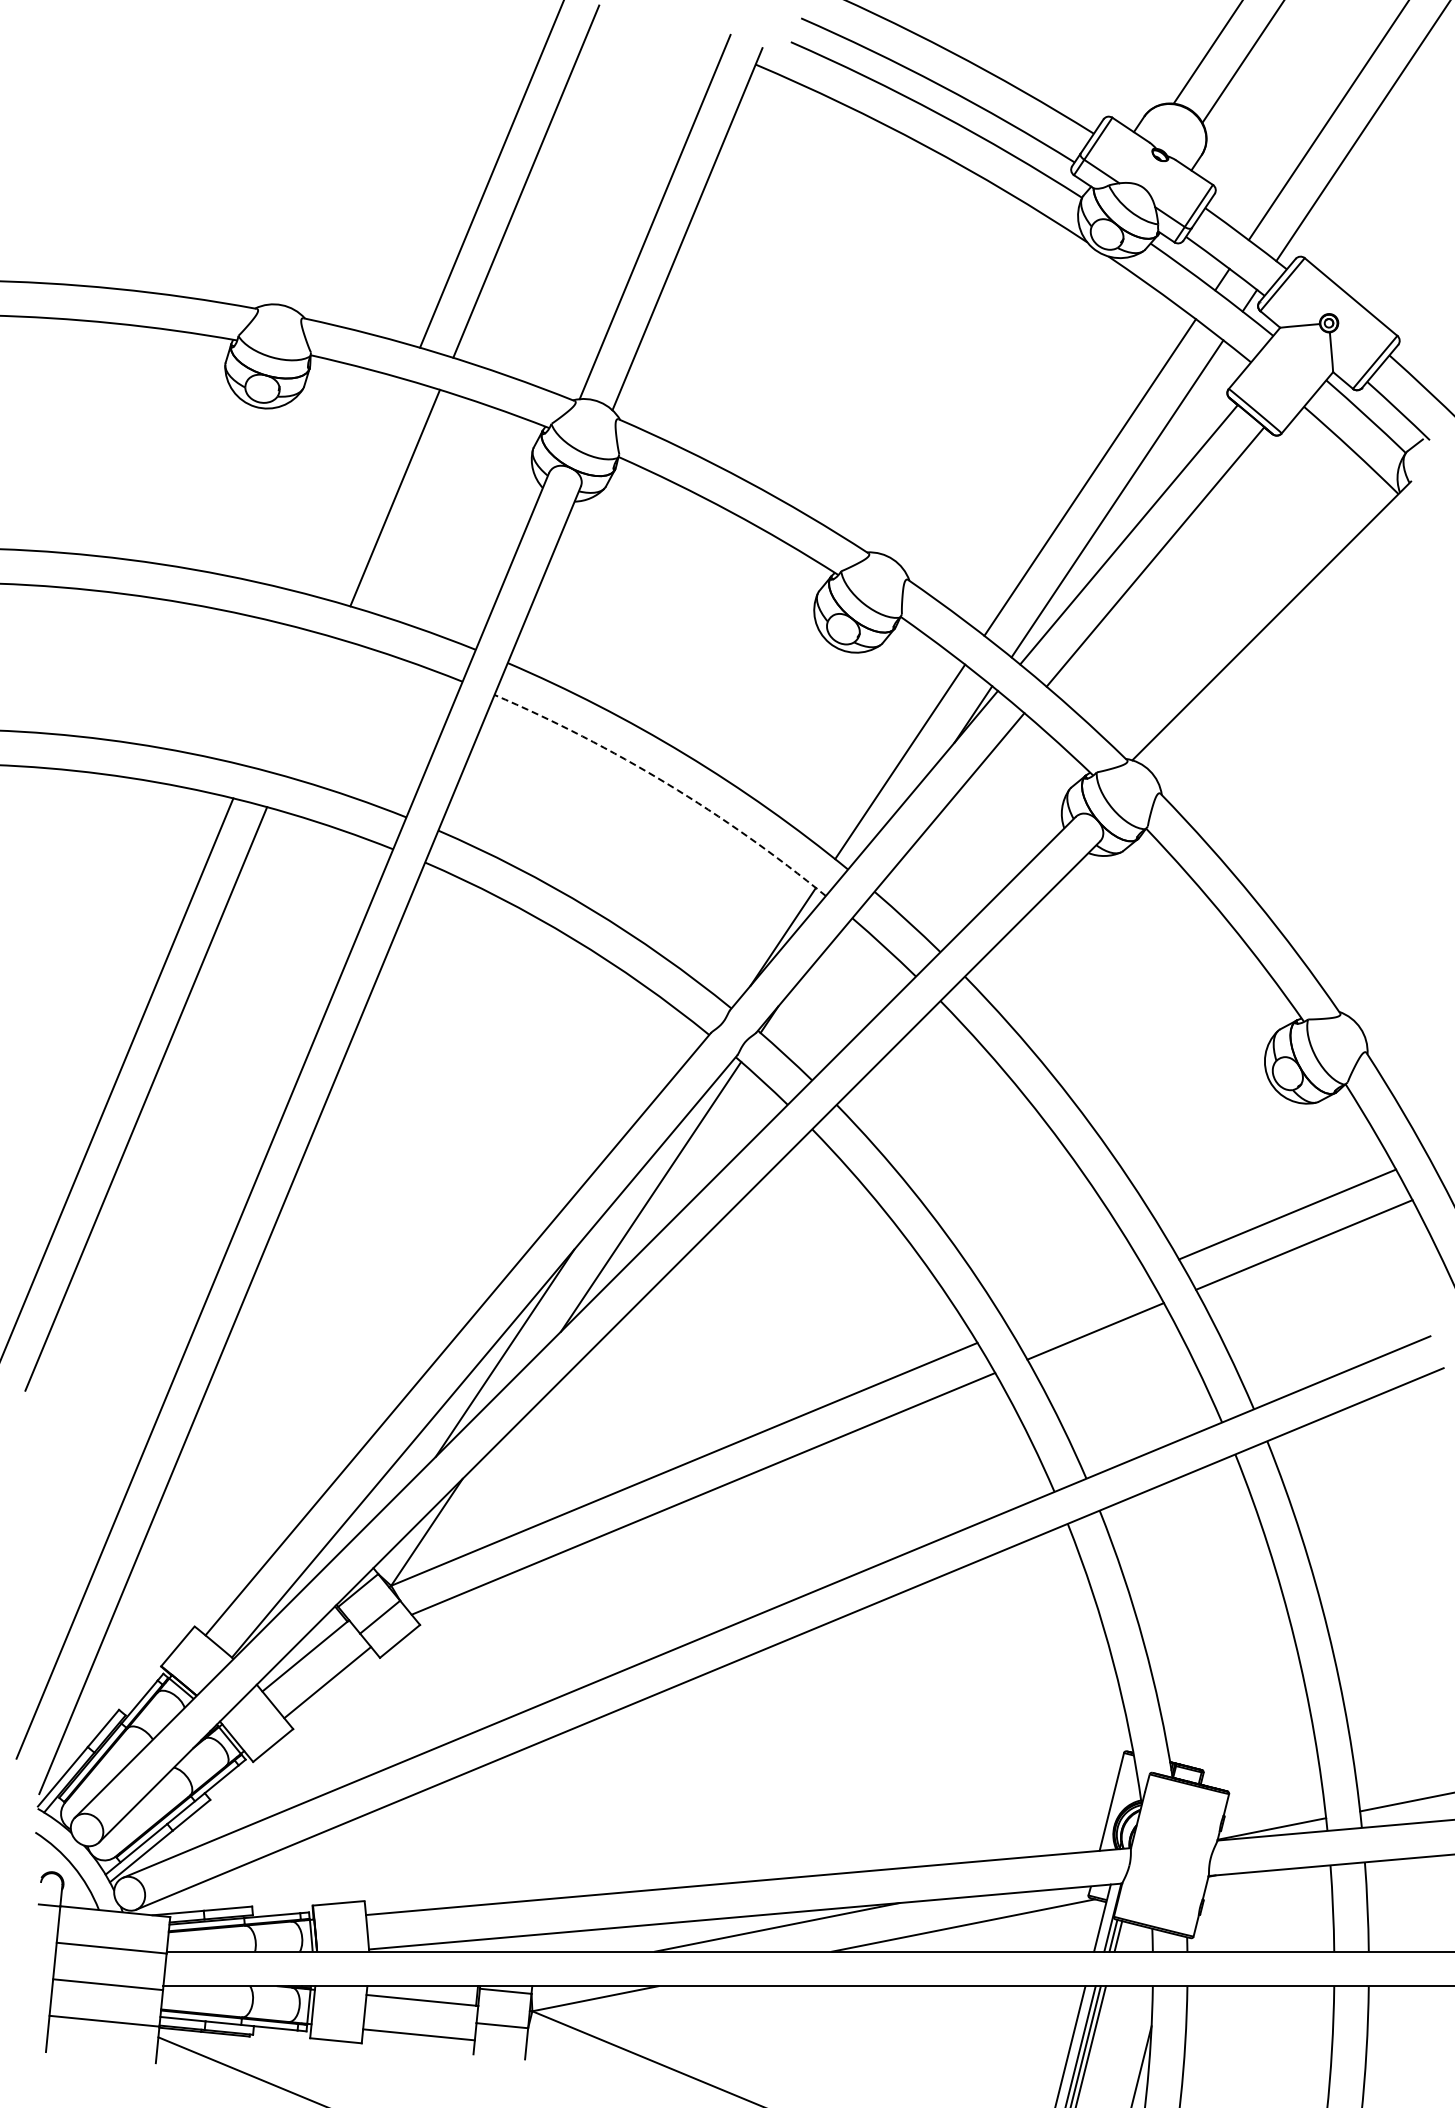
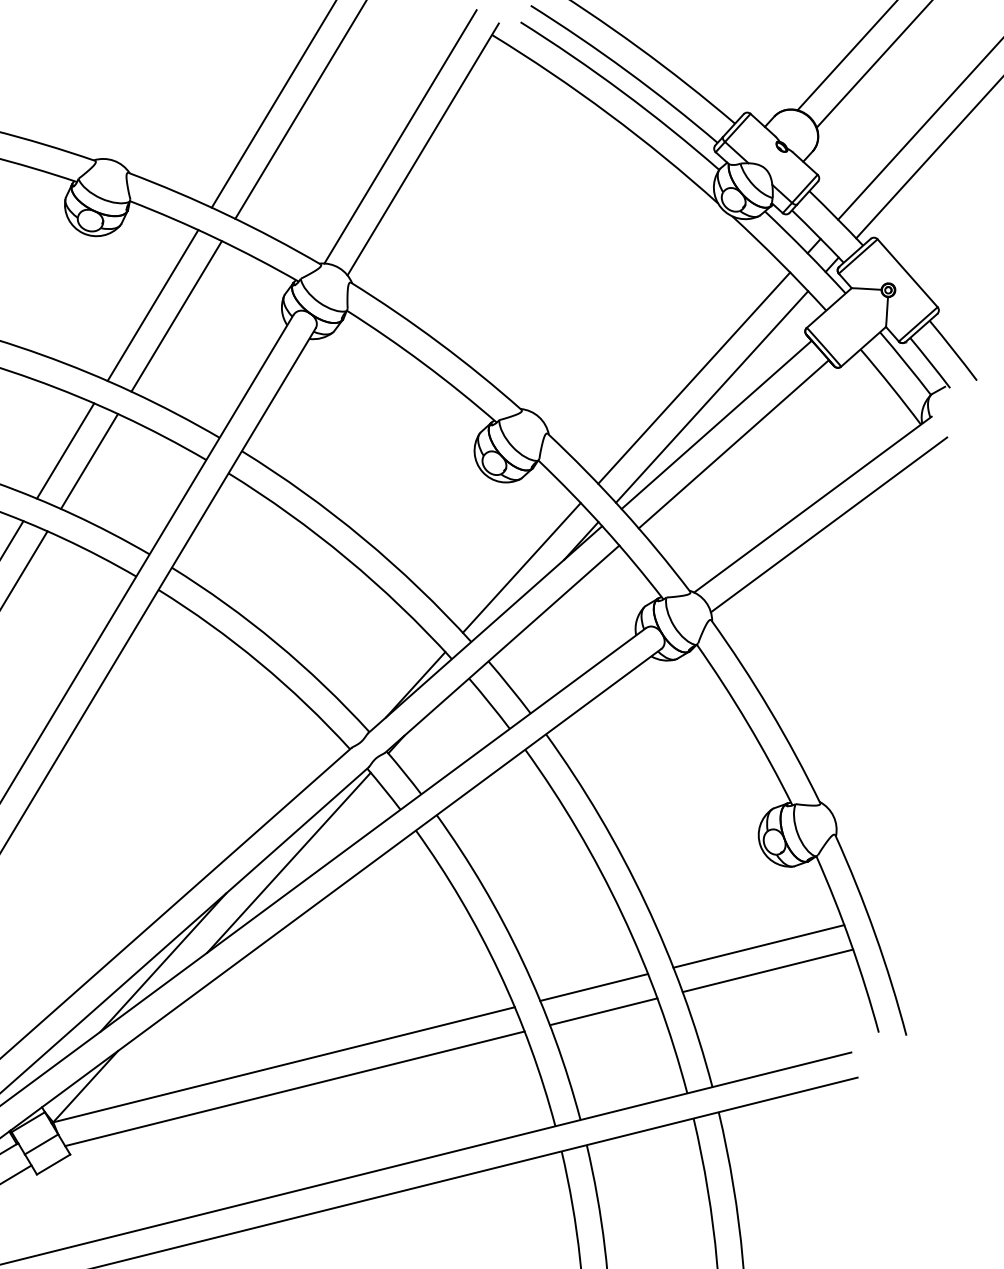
line: (361, 487) -> (152, 304), added
line: (1296, 644) -> (828, 524), added
line: (274, 697) -> (65, 450), added
line: (308, 706) -> (89, 461), added
arc: (667, 783) -> (346, 558), dashed -> solid
line: (1077, 1300) -> (593, 986), added

